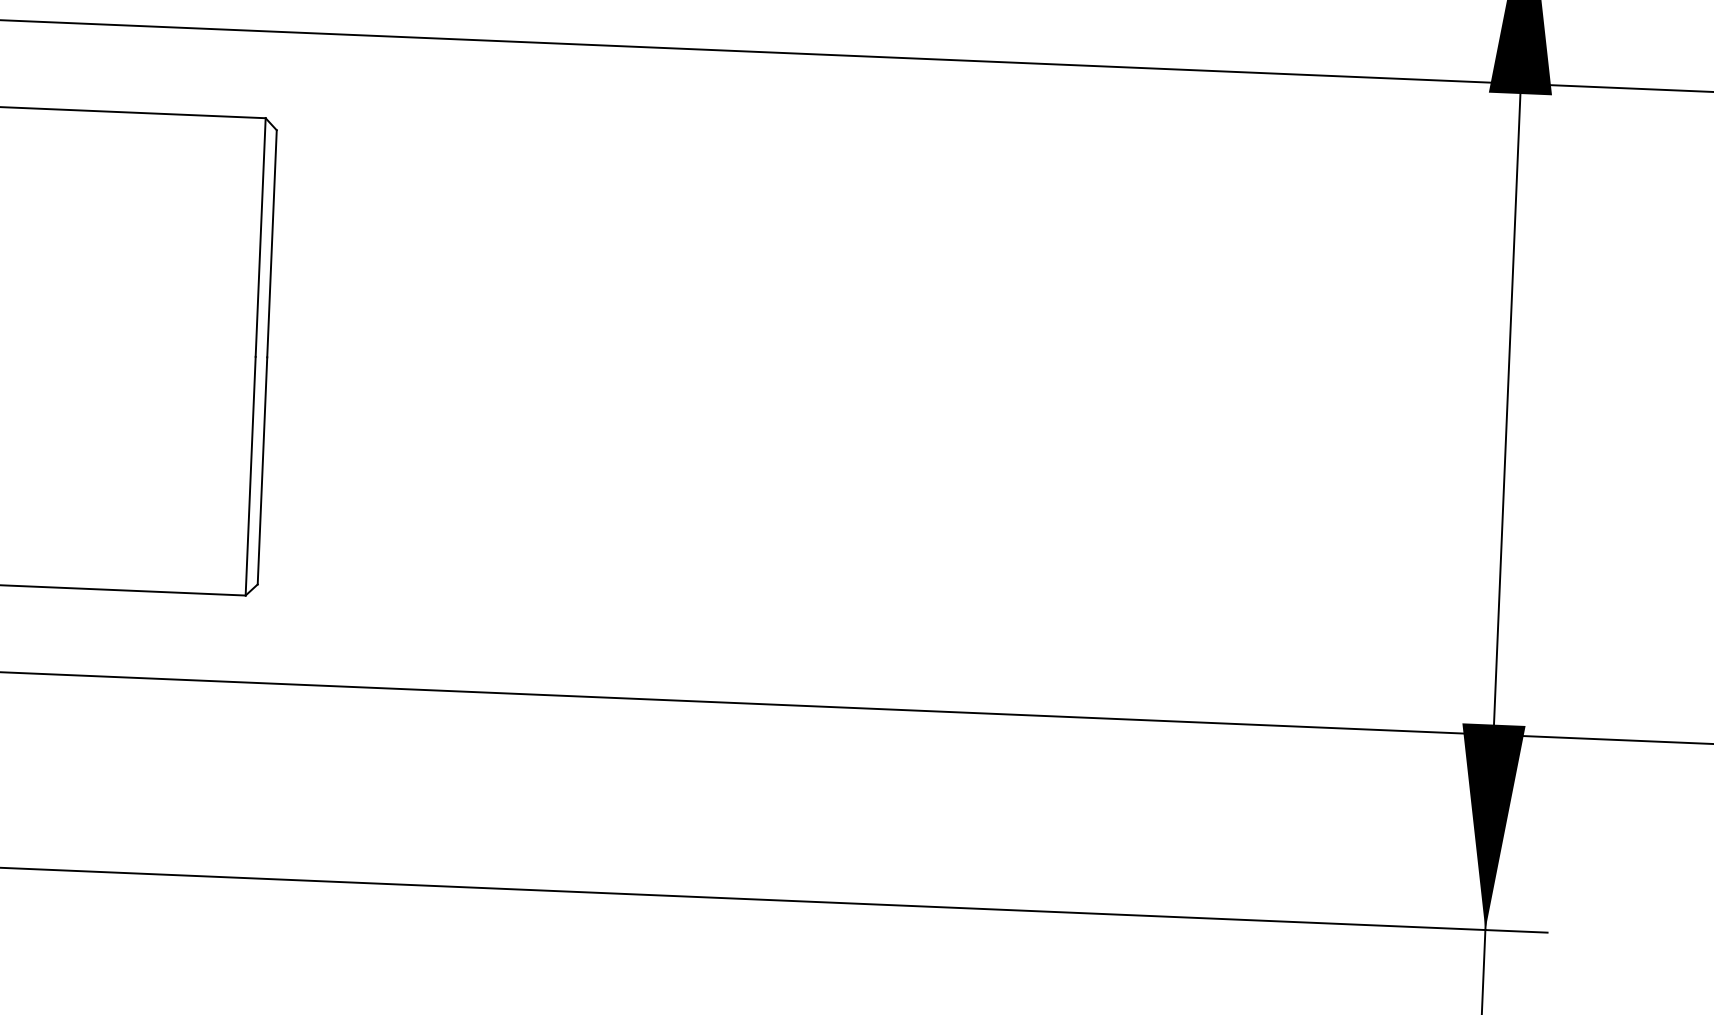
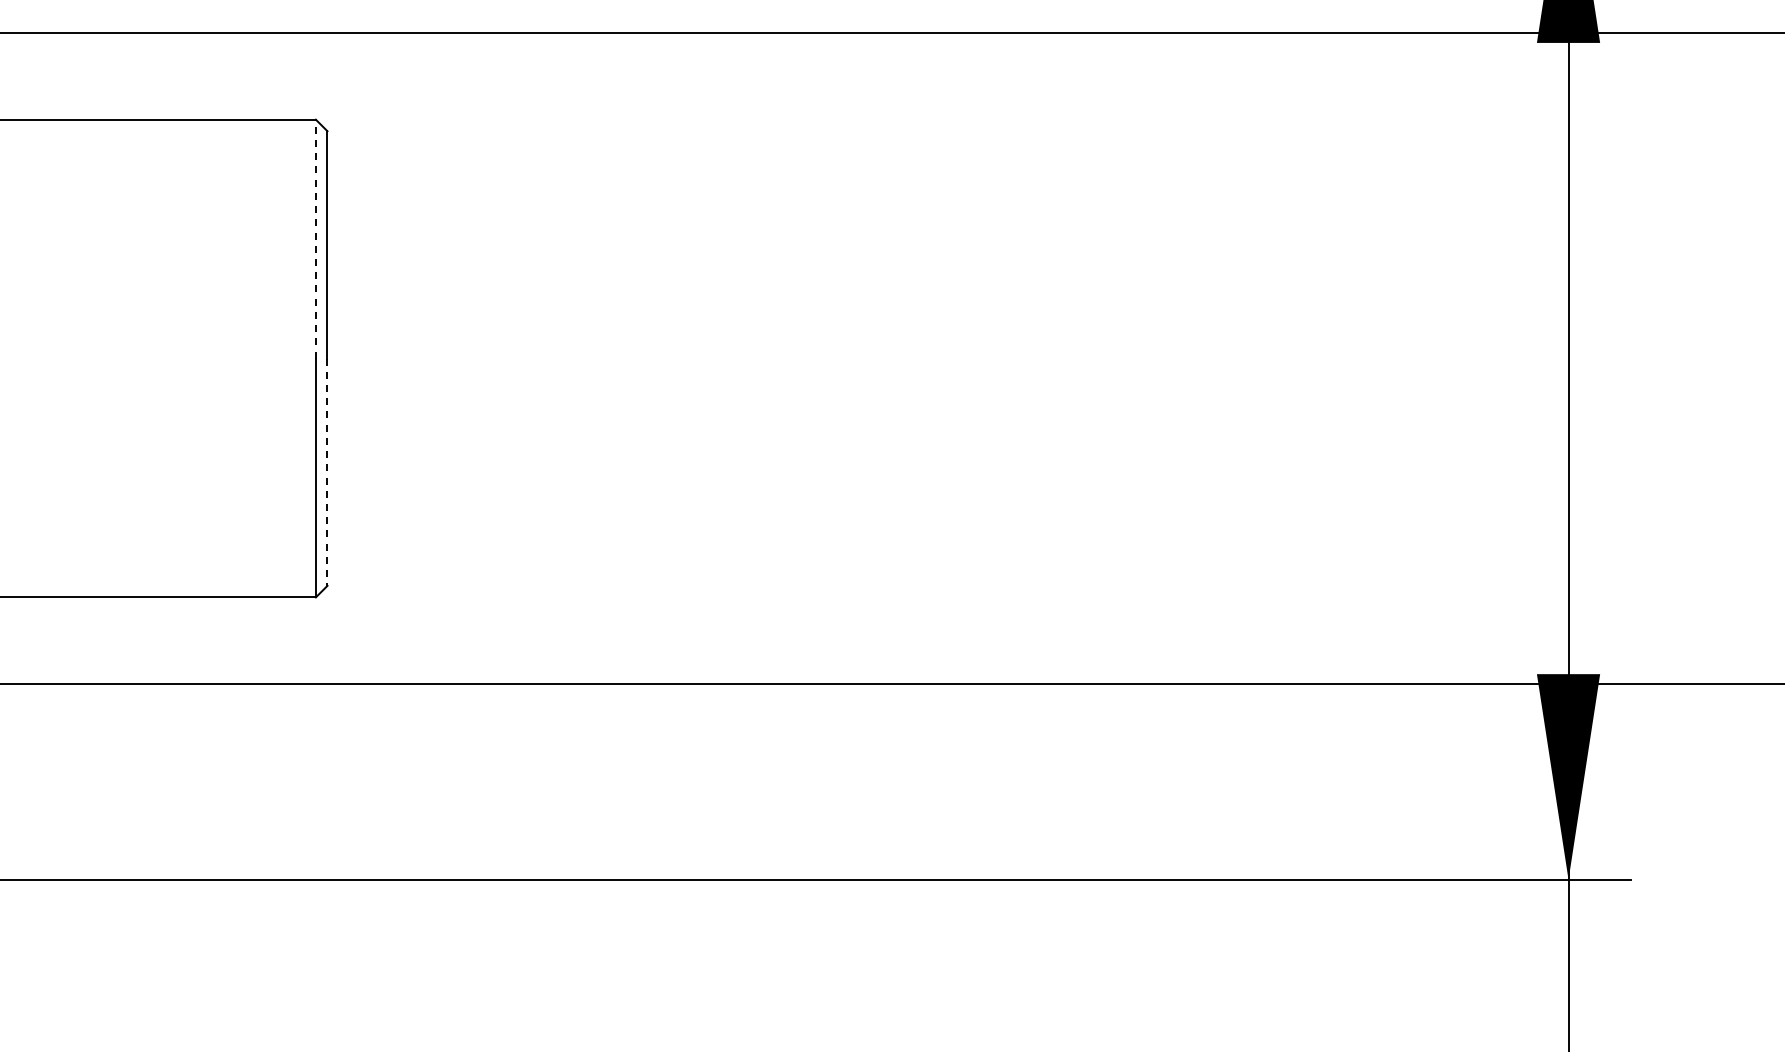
line: (260, 236) -> (315, 238), solid -> dashed
line: (262, 471) -> (327, 472), solid -> dashed

